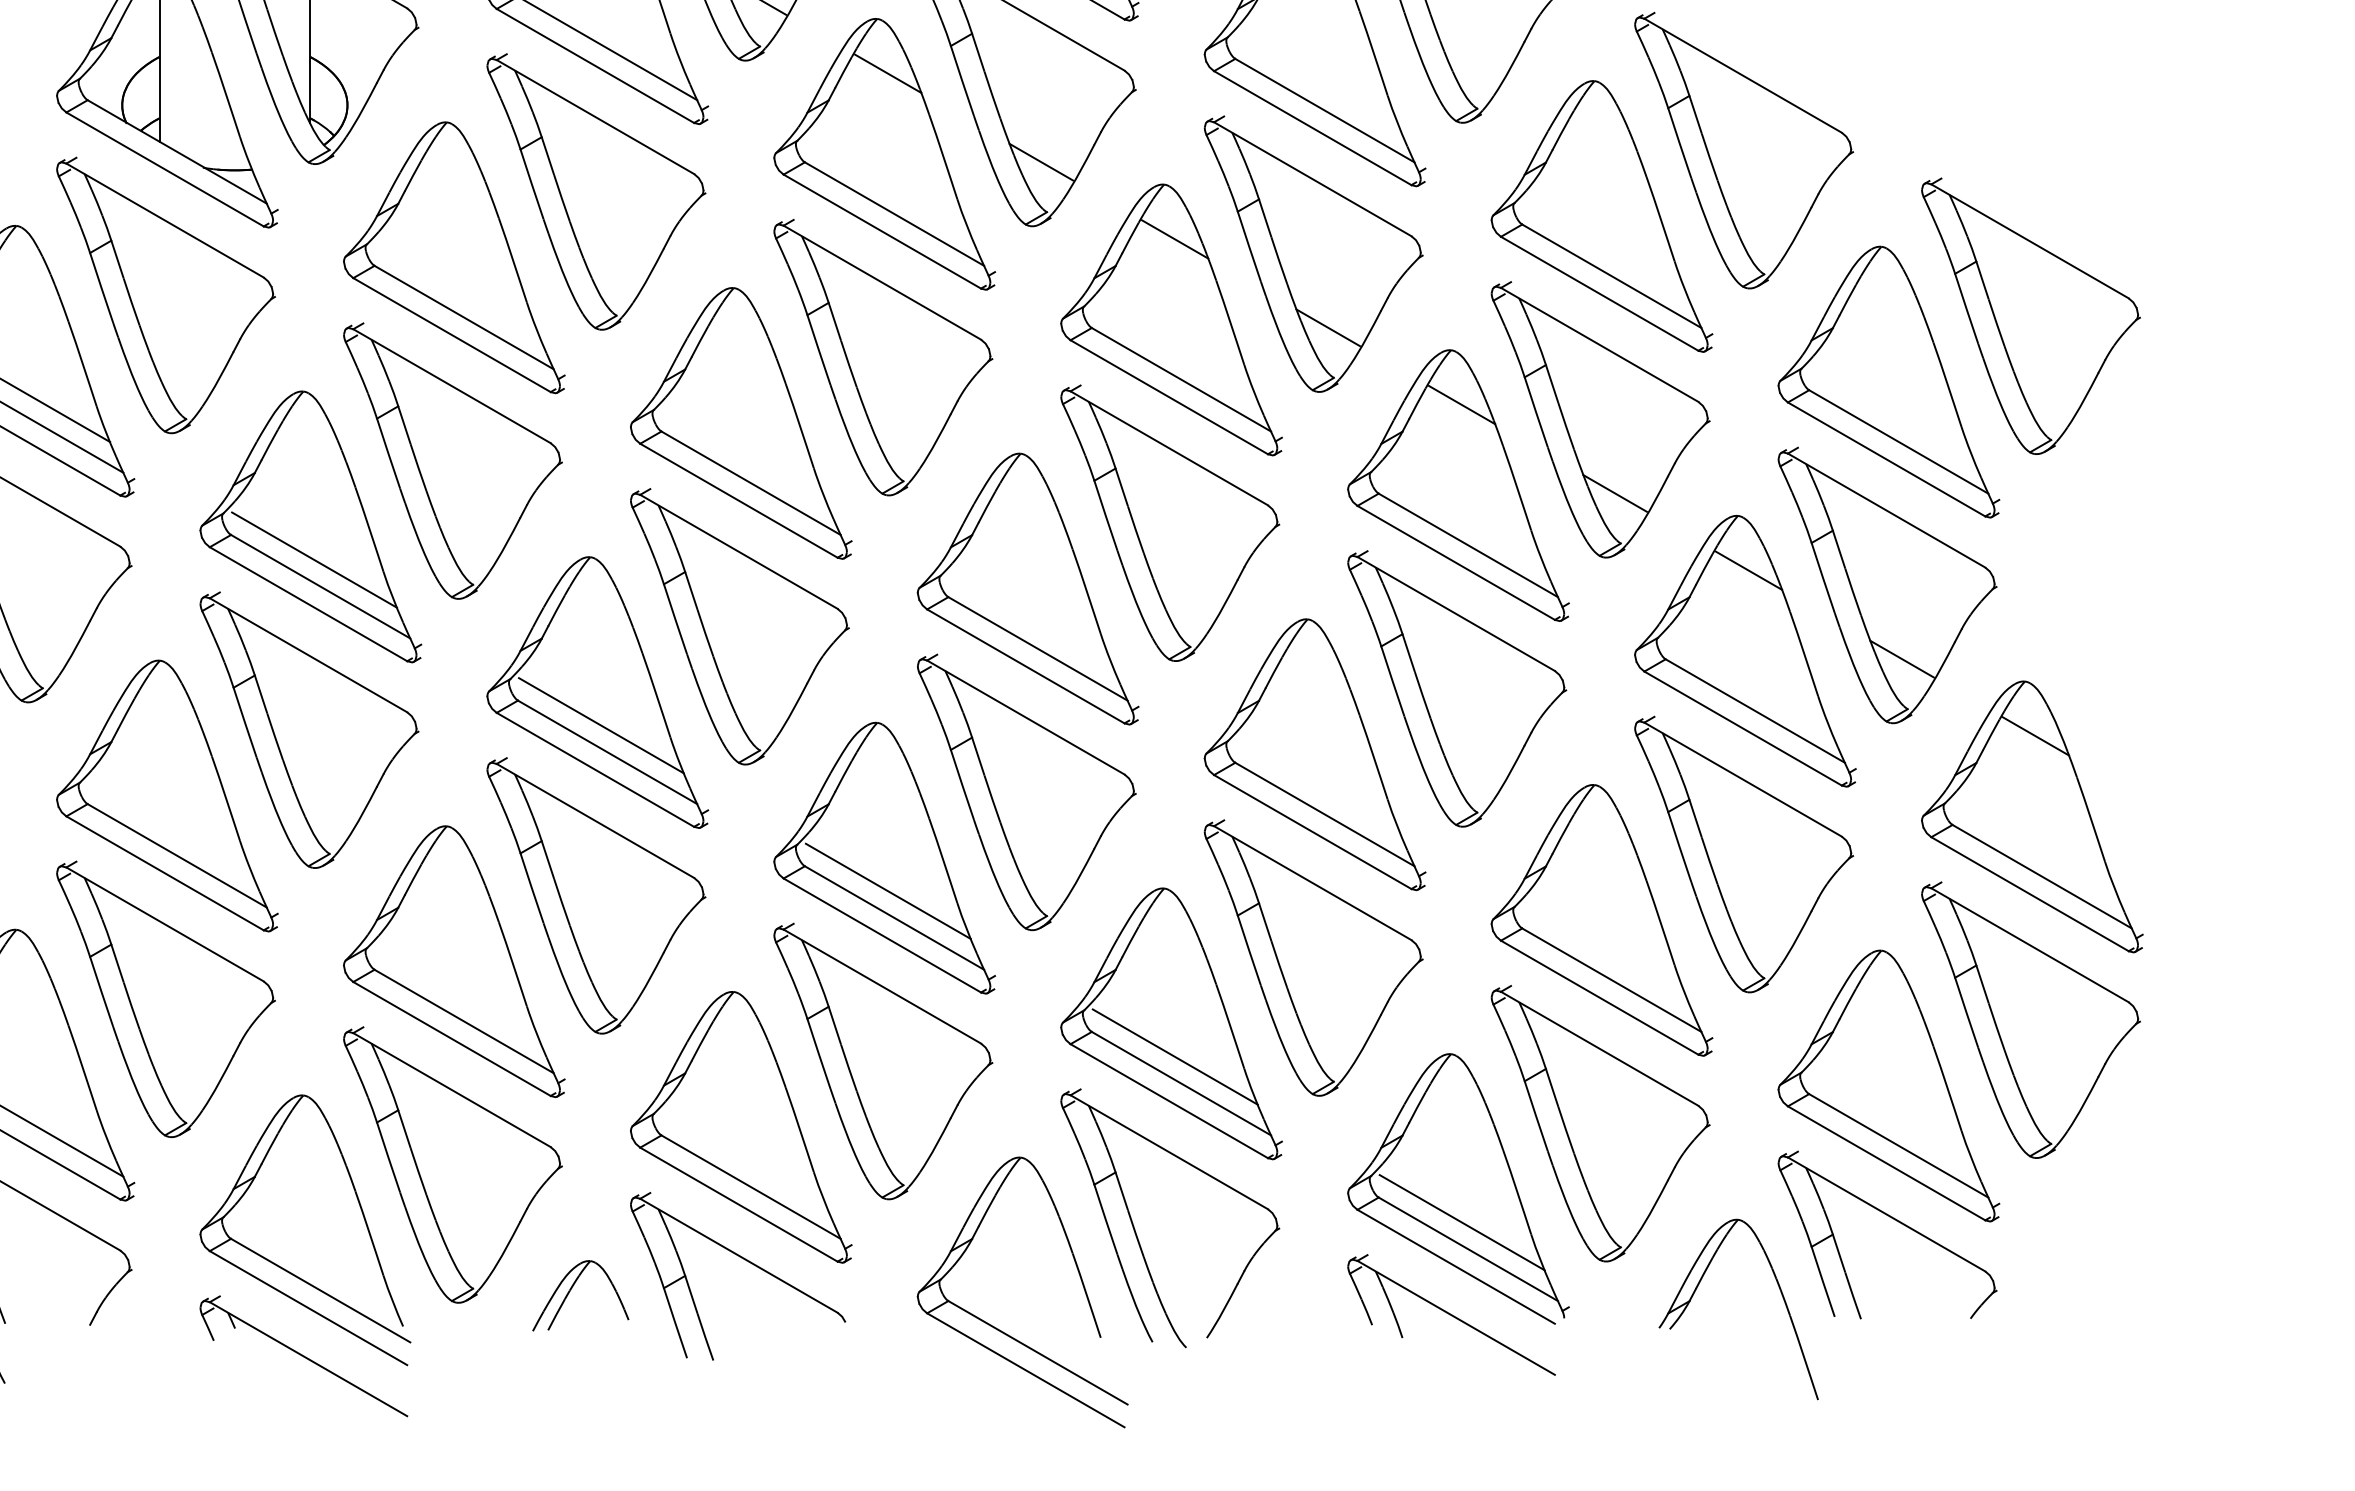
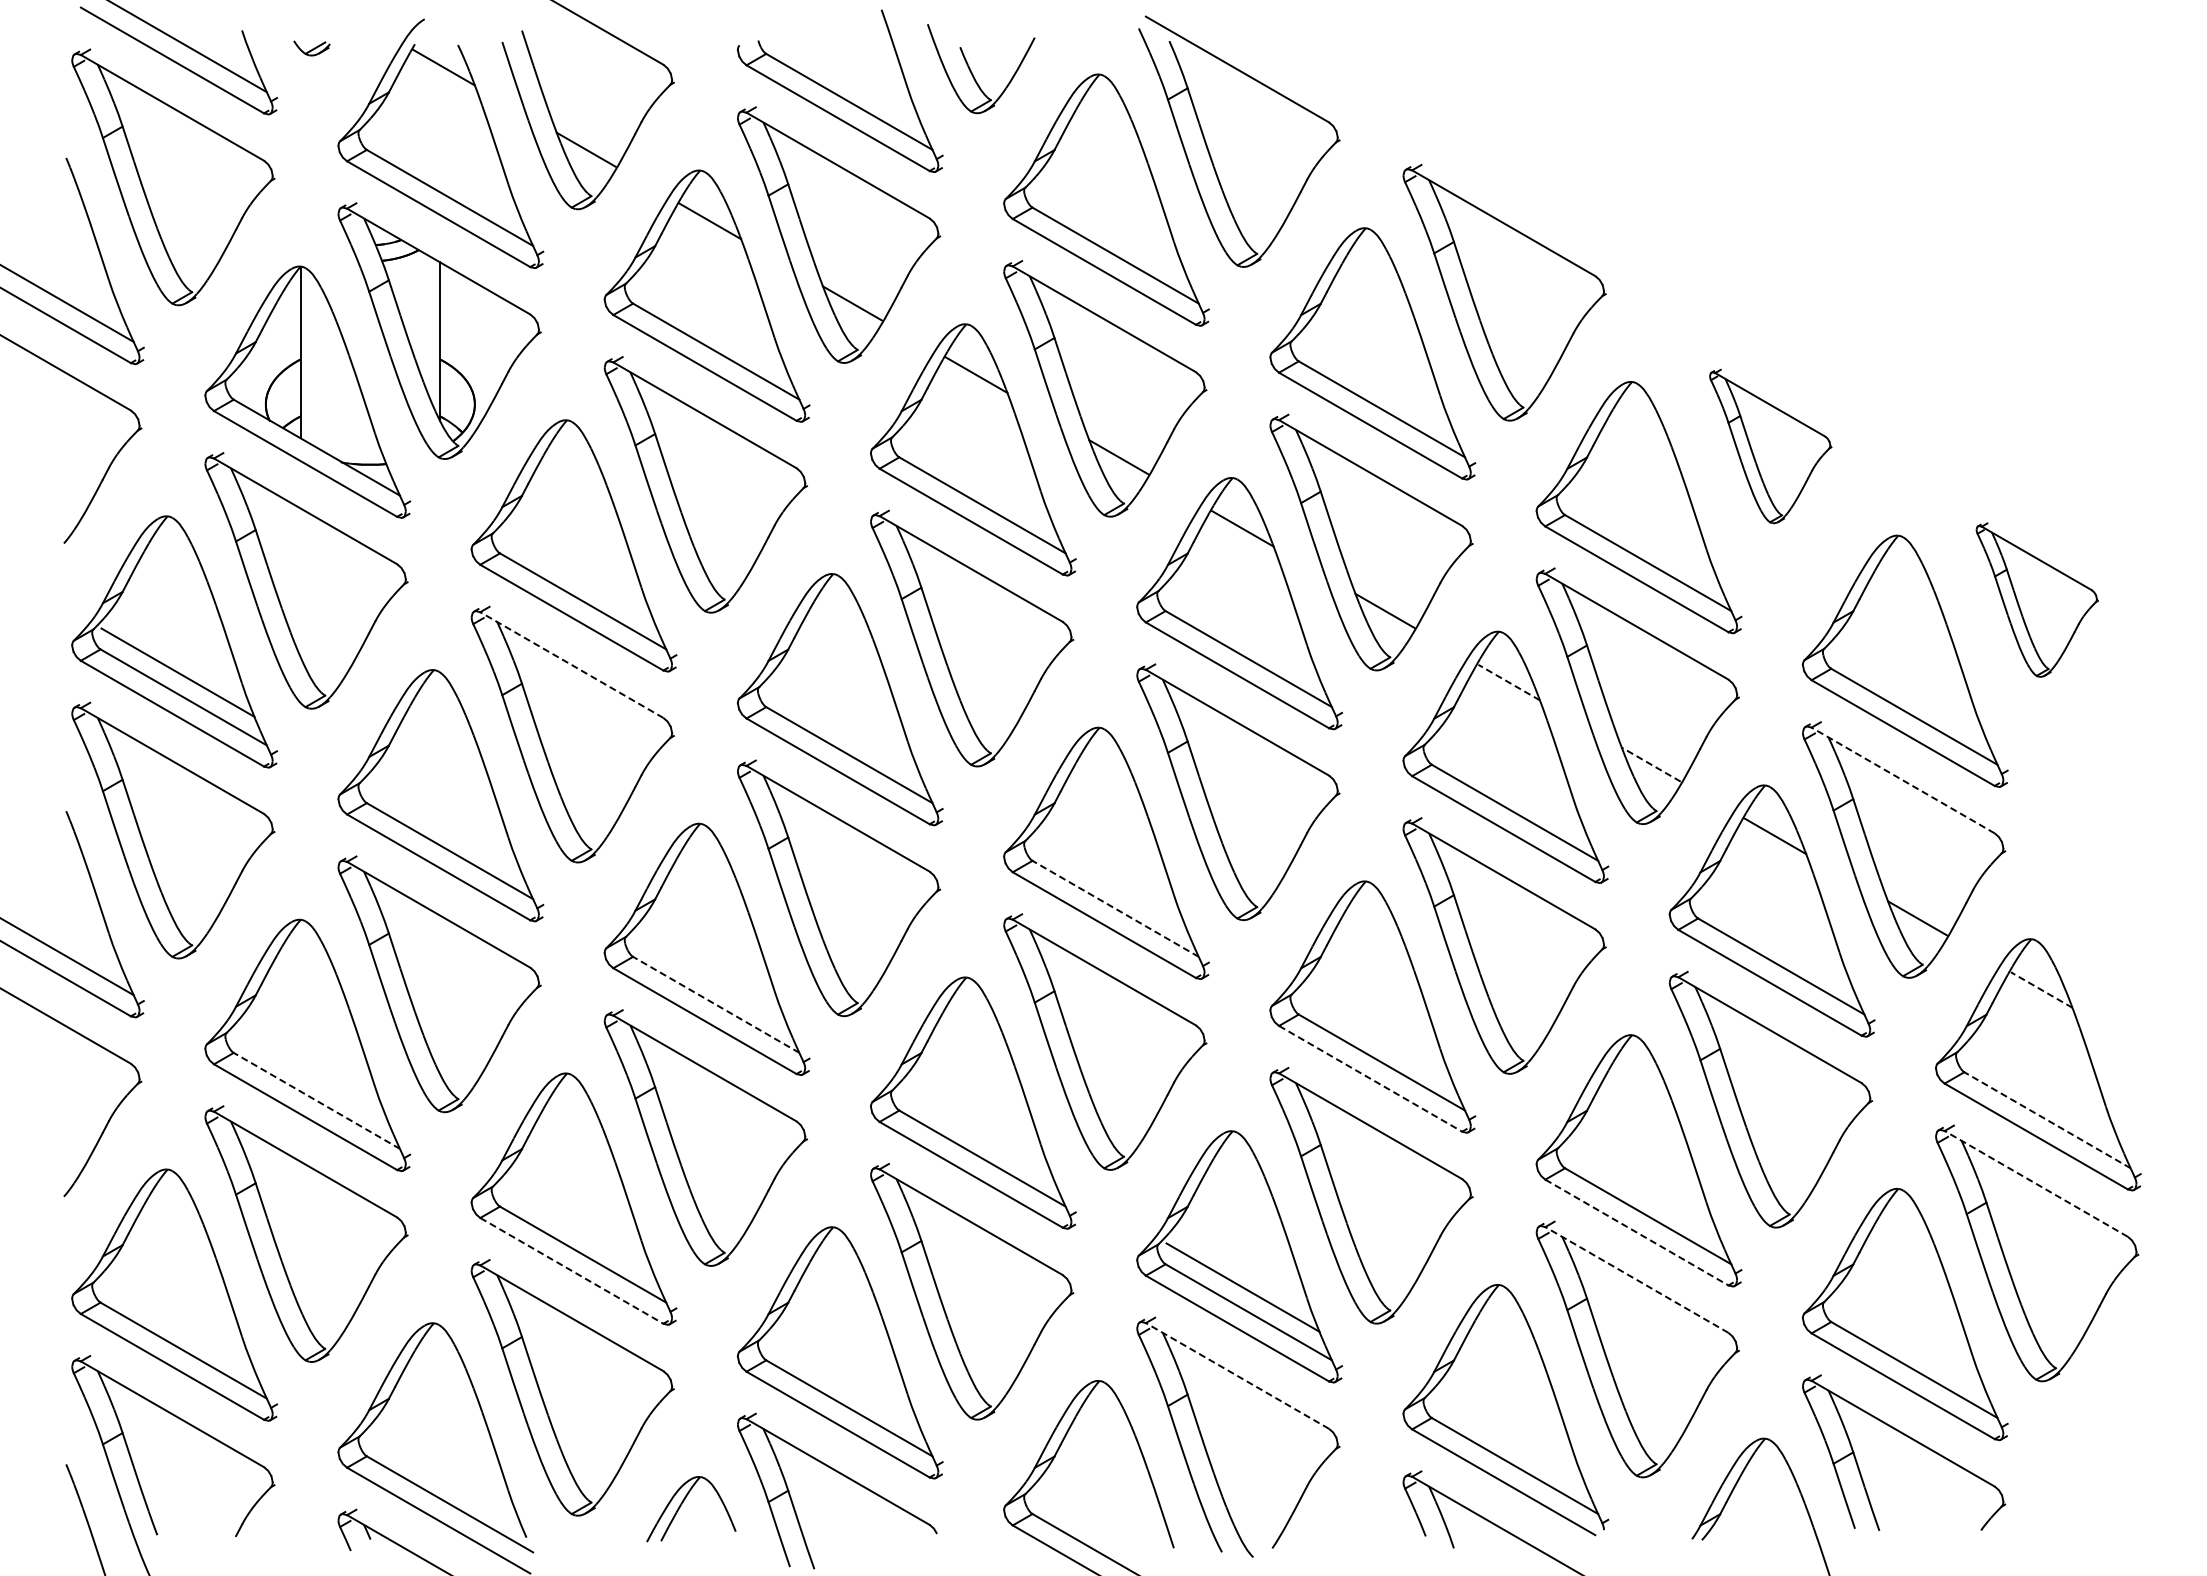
part: (1743, 150) -> (1770, 446), size x0.6
part: (2031, 315) -> (2037, 599), size x0.6
line: (451, 386) -> (571, 665), solid -> dashed
line: (1461, 404) -> (1508, 682), solid -> dashed
line: (1614, 493) -> (1650, 764), solid -> dashed
line: (1886, 510) -> (1903, 780), solid -> dashed
line: (313, 560) -> (443, 826), removed
line: (1037, 648) -> (1115, 908), solid -> dashed
line: (601, 725) -> (710, 979), removed
line: (2035, 735) -> (2041, 989), solid -> dashed
line: (606, 751) -> (715, 1004), solid -> dashed
line: (1312, 831) -> (1370, 1078), solid -> dashed
line: (176, 855) -> (316, 1100), solid -> dashed
line: (2042, 876) -> (2047, 1120), solid -> dashed
line: (888, 890) -> (976, 1133), removed
line: (2030, 944) -> (2036, 1183), solid -> dashed
line: (1599, 997) -> (1636, 1232), solid -> dashed
line: (451, 1038) -> (571, 1270), solid -> dashed
line: (1599, 1048) -> (1636, 1279), solid -> dashed
line: (1169, 1151) -> (1237, 1375), solid -> dashed
line: (1461, 1222) -> (1508, 1441), removed

